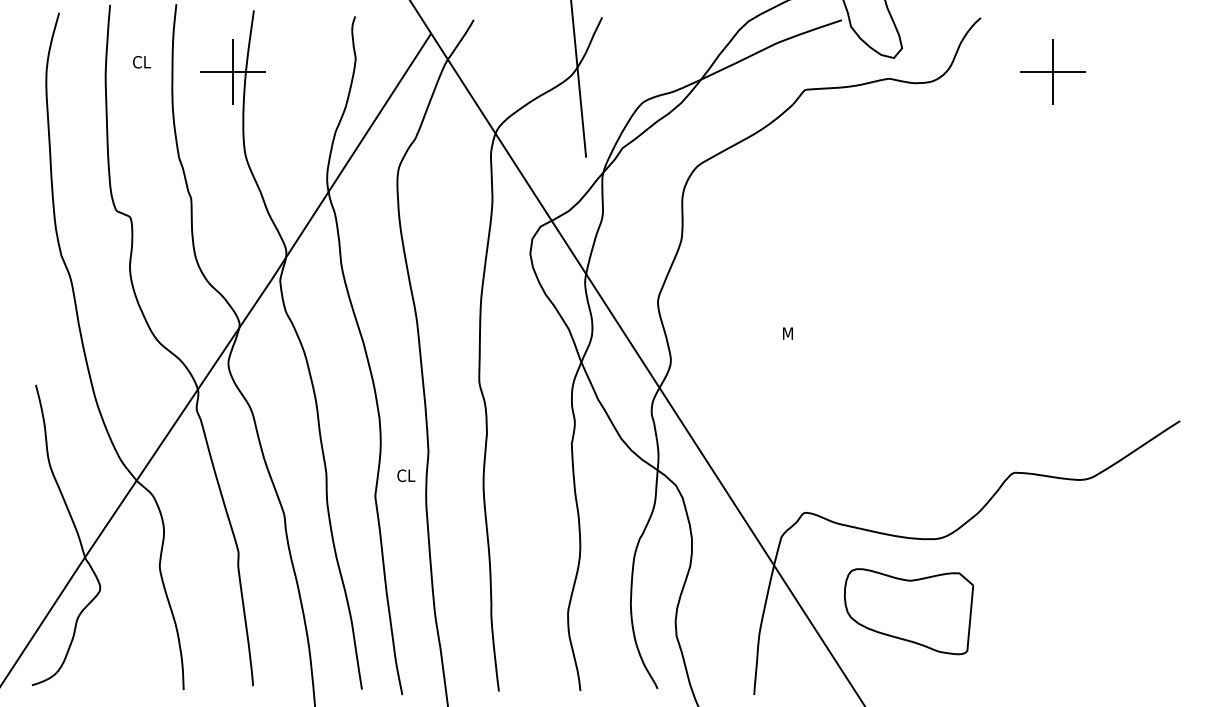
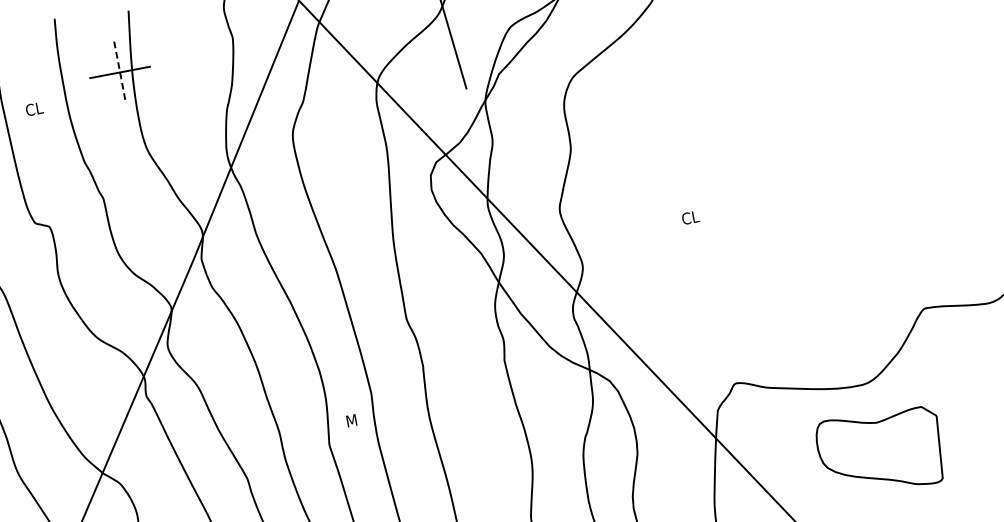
text: (142, 62) -> (35, 109), moved
line: (233, 72) -> (120, 72), solid -> dashed
text: (791, 333) -> (690, 217), M -> CL
text: (406, 475) -> (354, 419), CL -> M
part: (909, 611) -> (881, 451), moved

